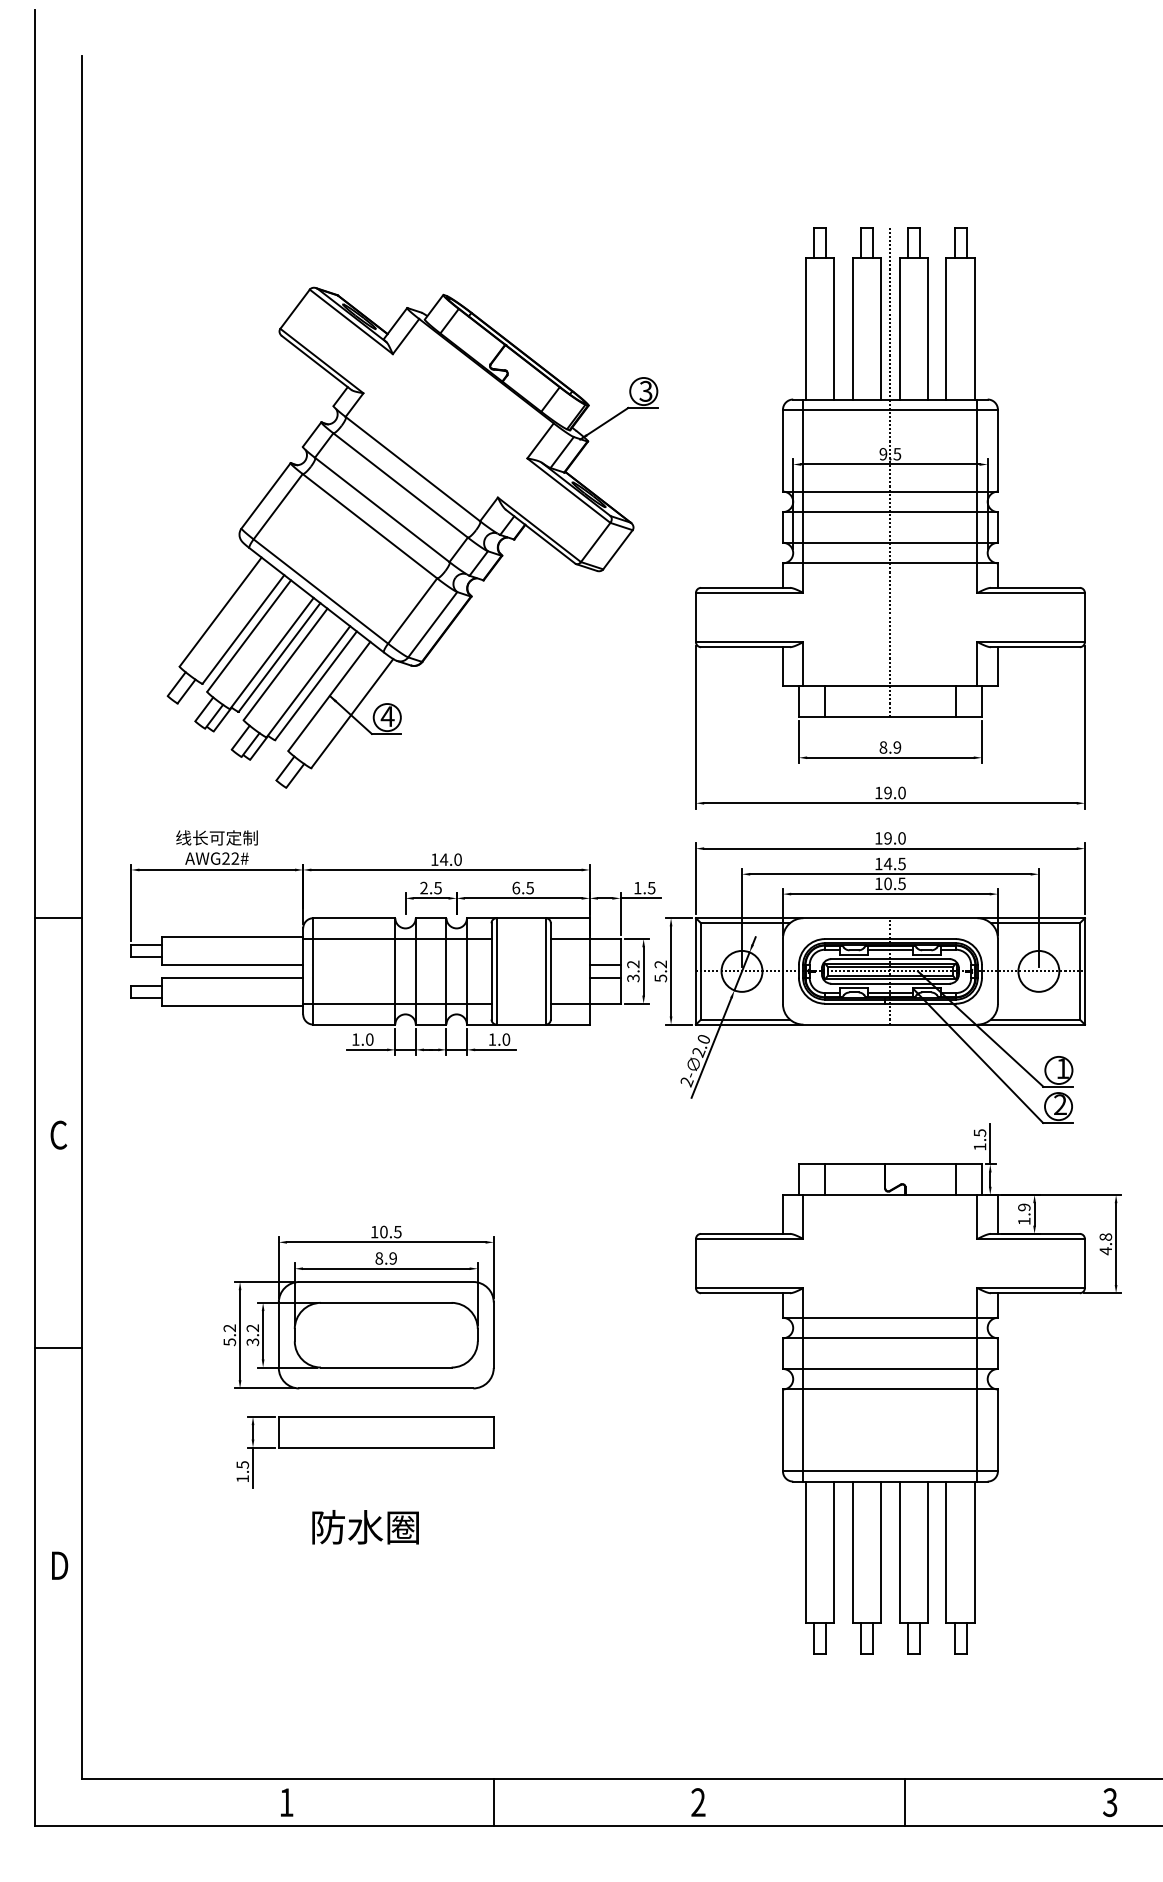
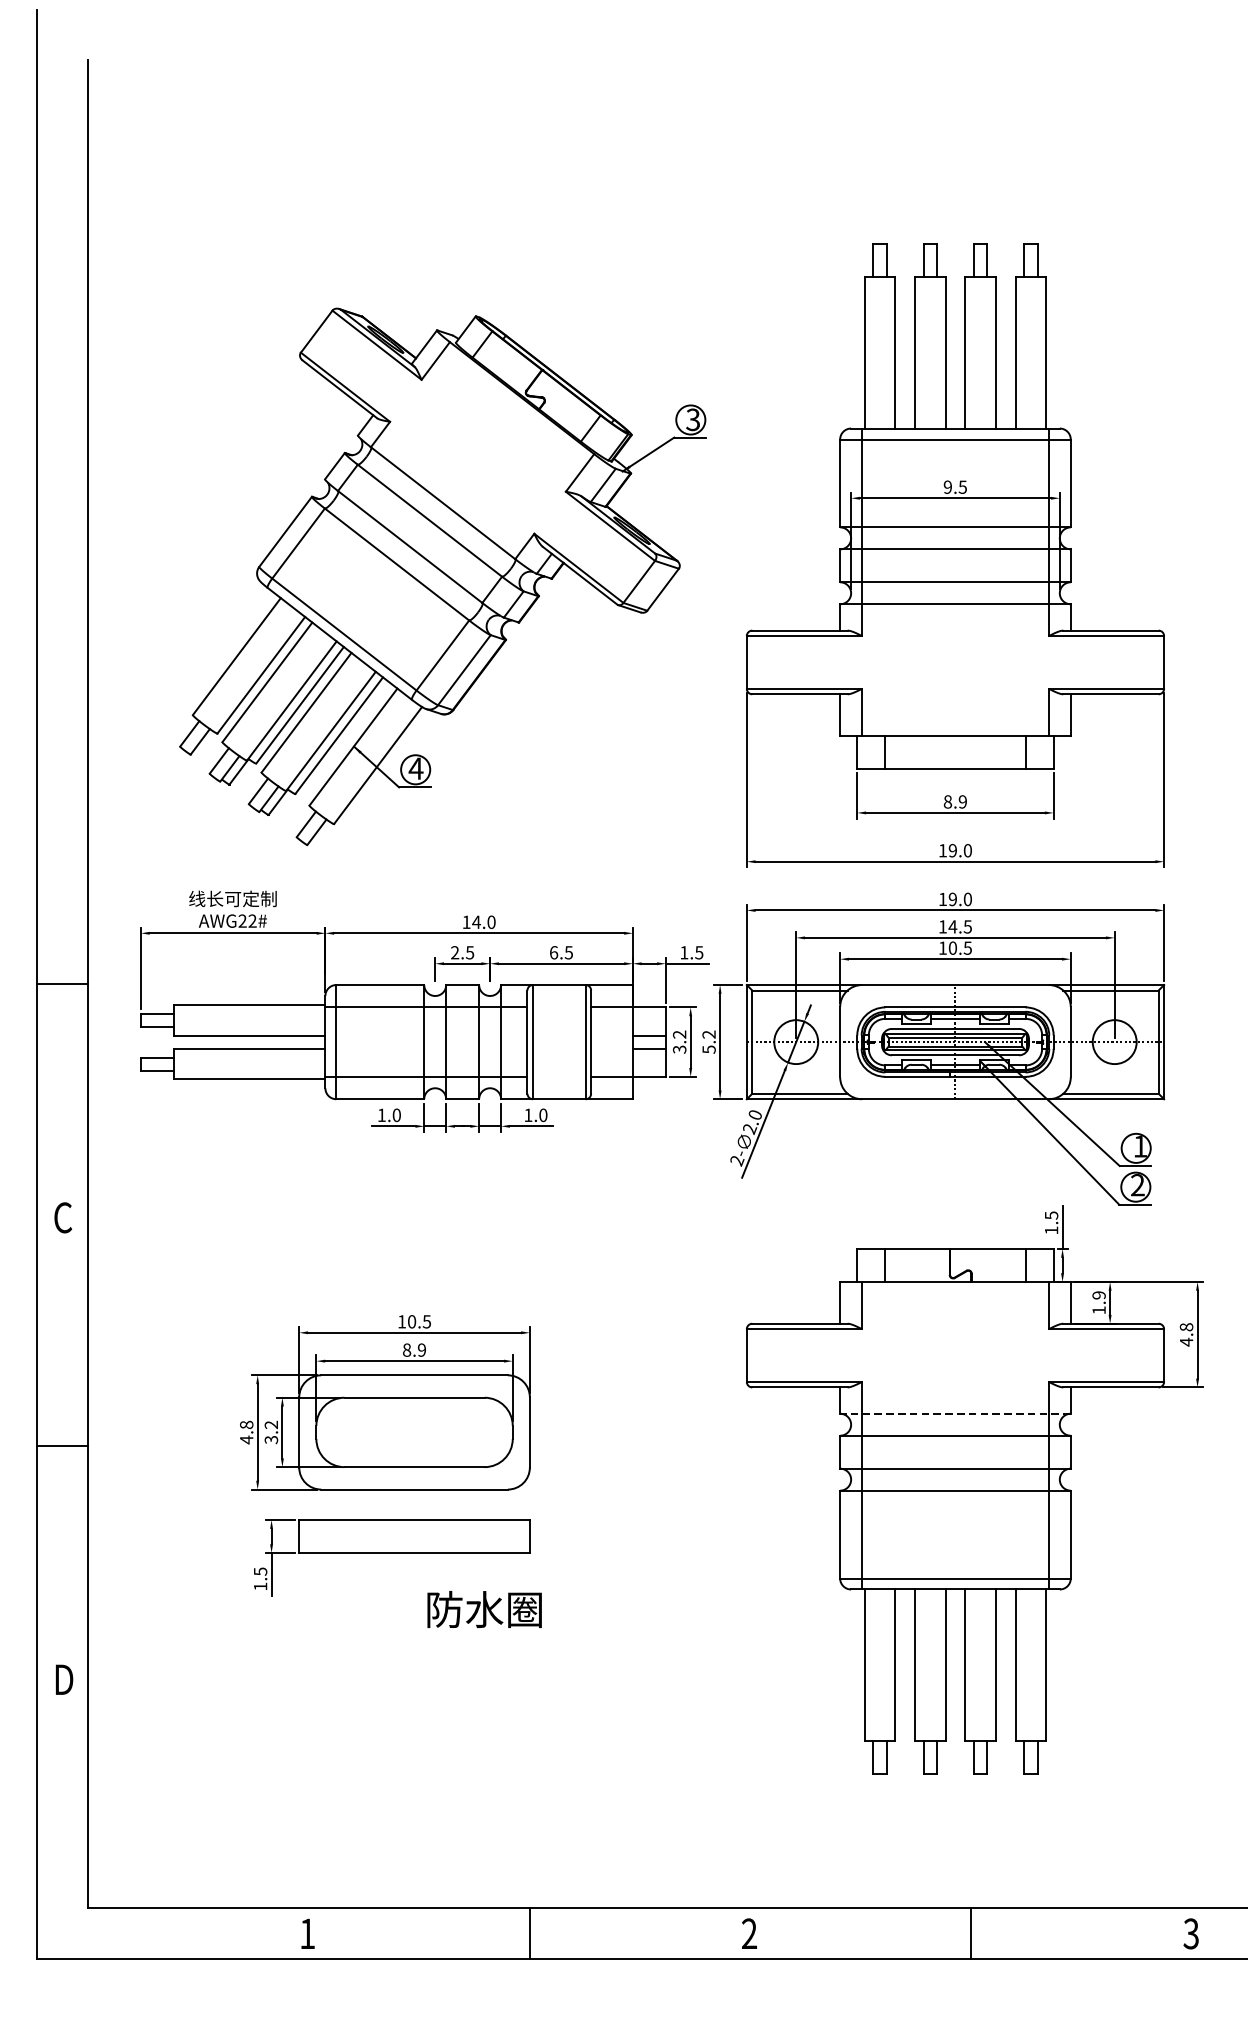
line: (890, 471) -> (955, 505), removed
line: (889, 1317) -> (954, 1413), solid -> dashed
text: (229, 1335) -> (246, 1432), 5.2 -> 4.8
text: (365, 1527) -> (484, 1609), moved

